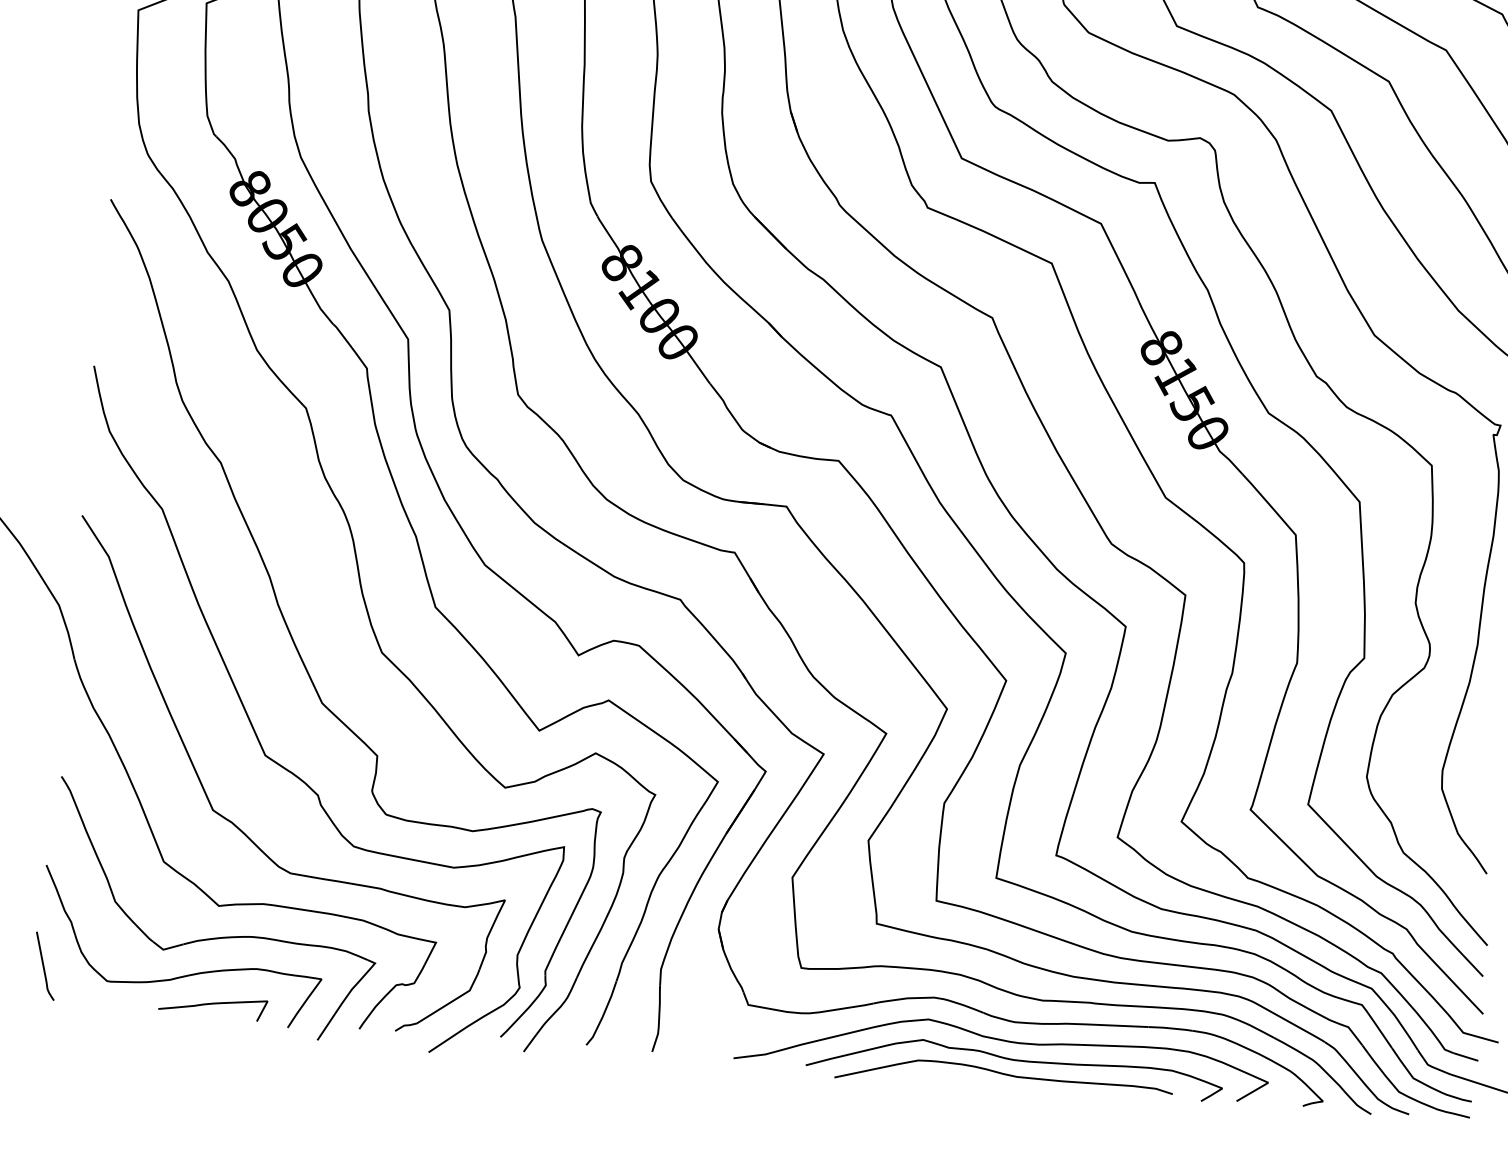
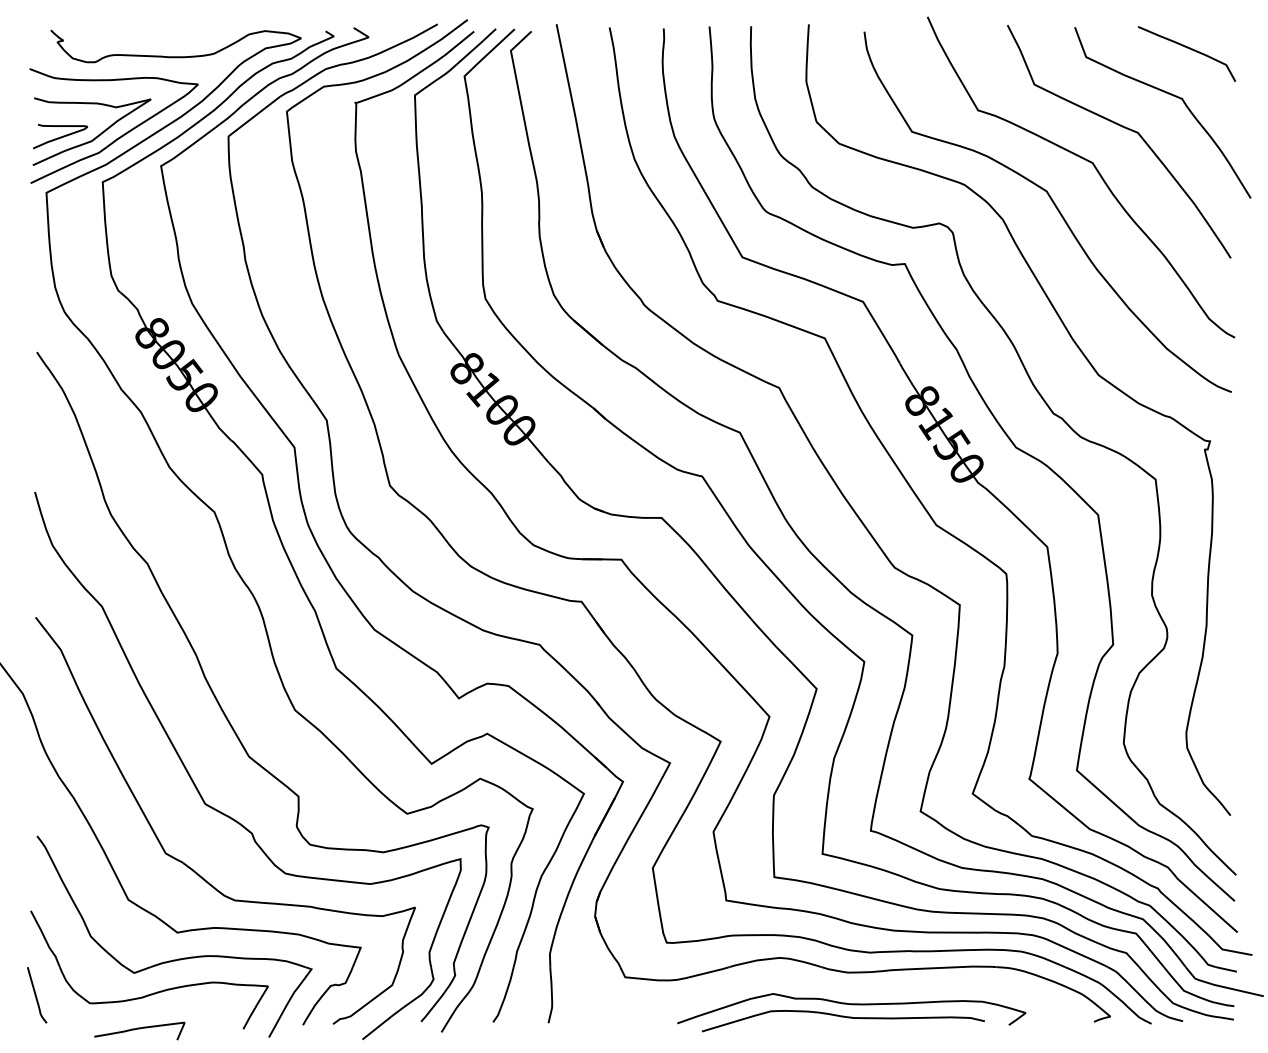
curve: (212, 1004) -> (139, 1029), moved
curve: (1002, 1041) -> (839, 989), removed

